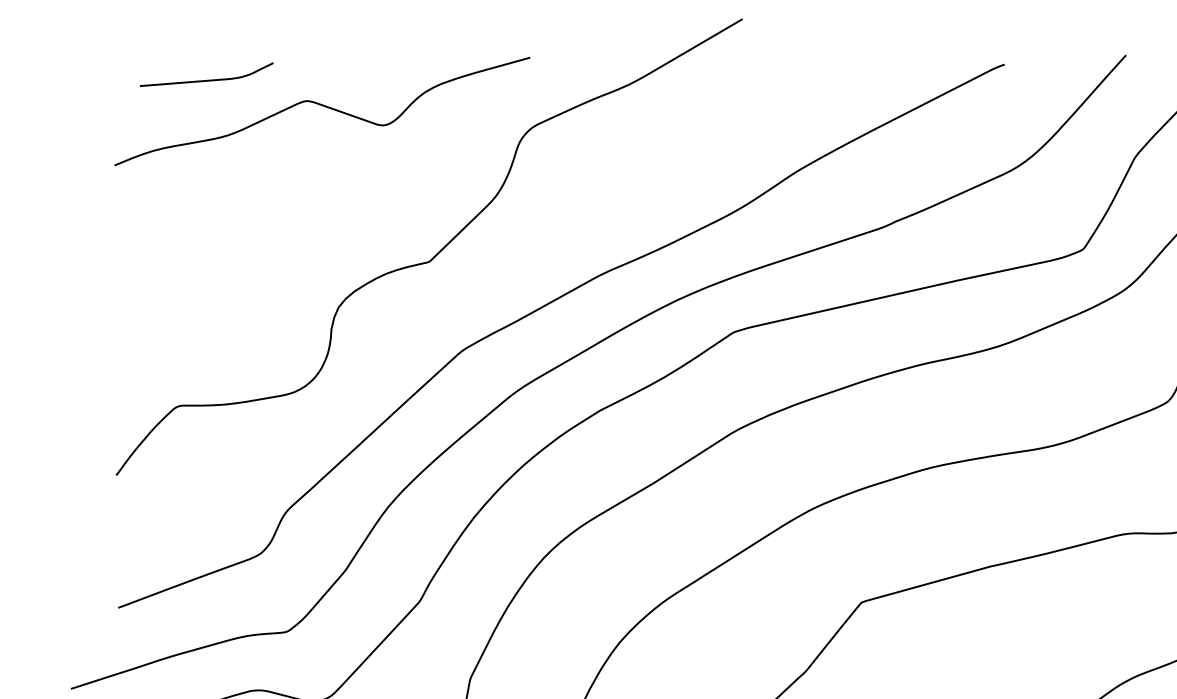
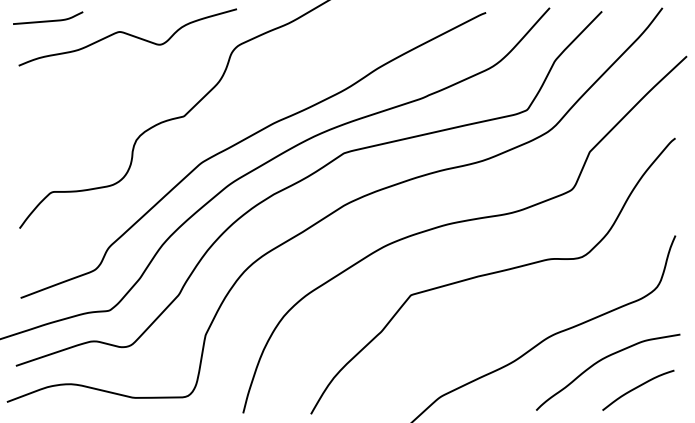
curve: (207, 79) -> (48, 20), moved

